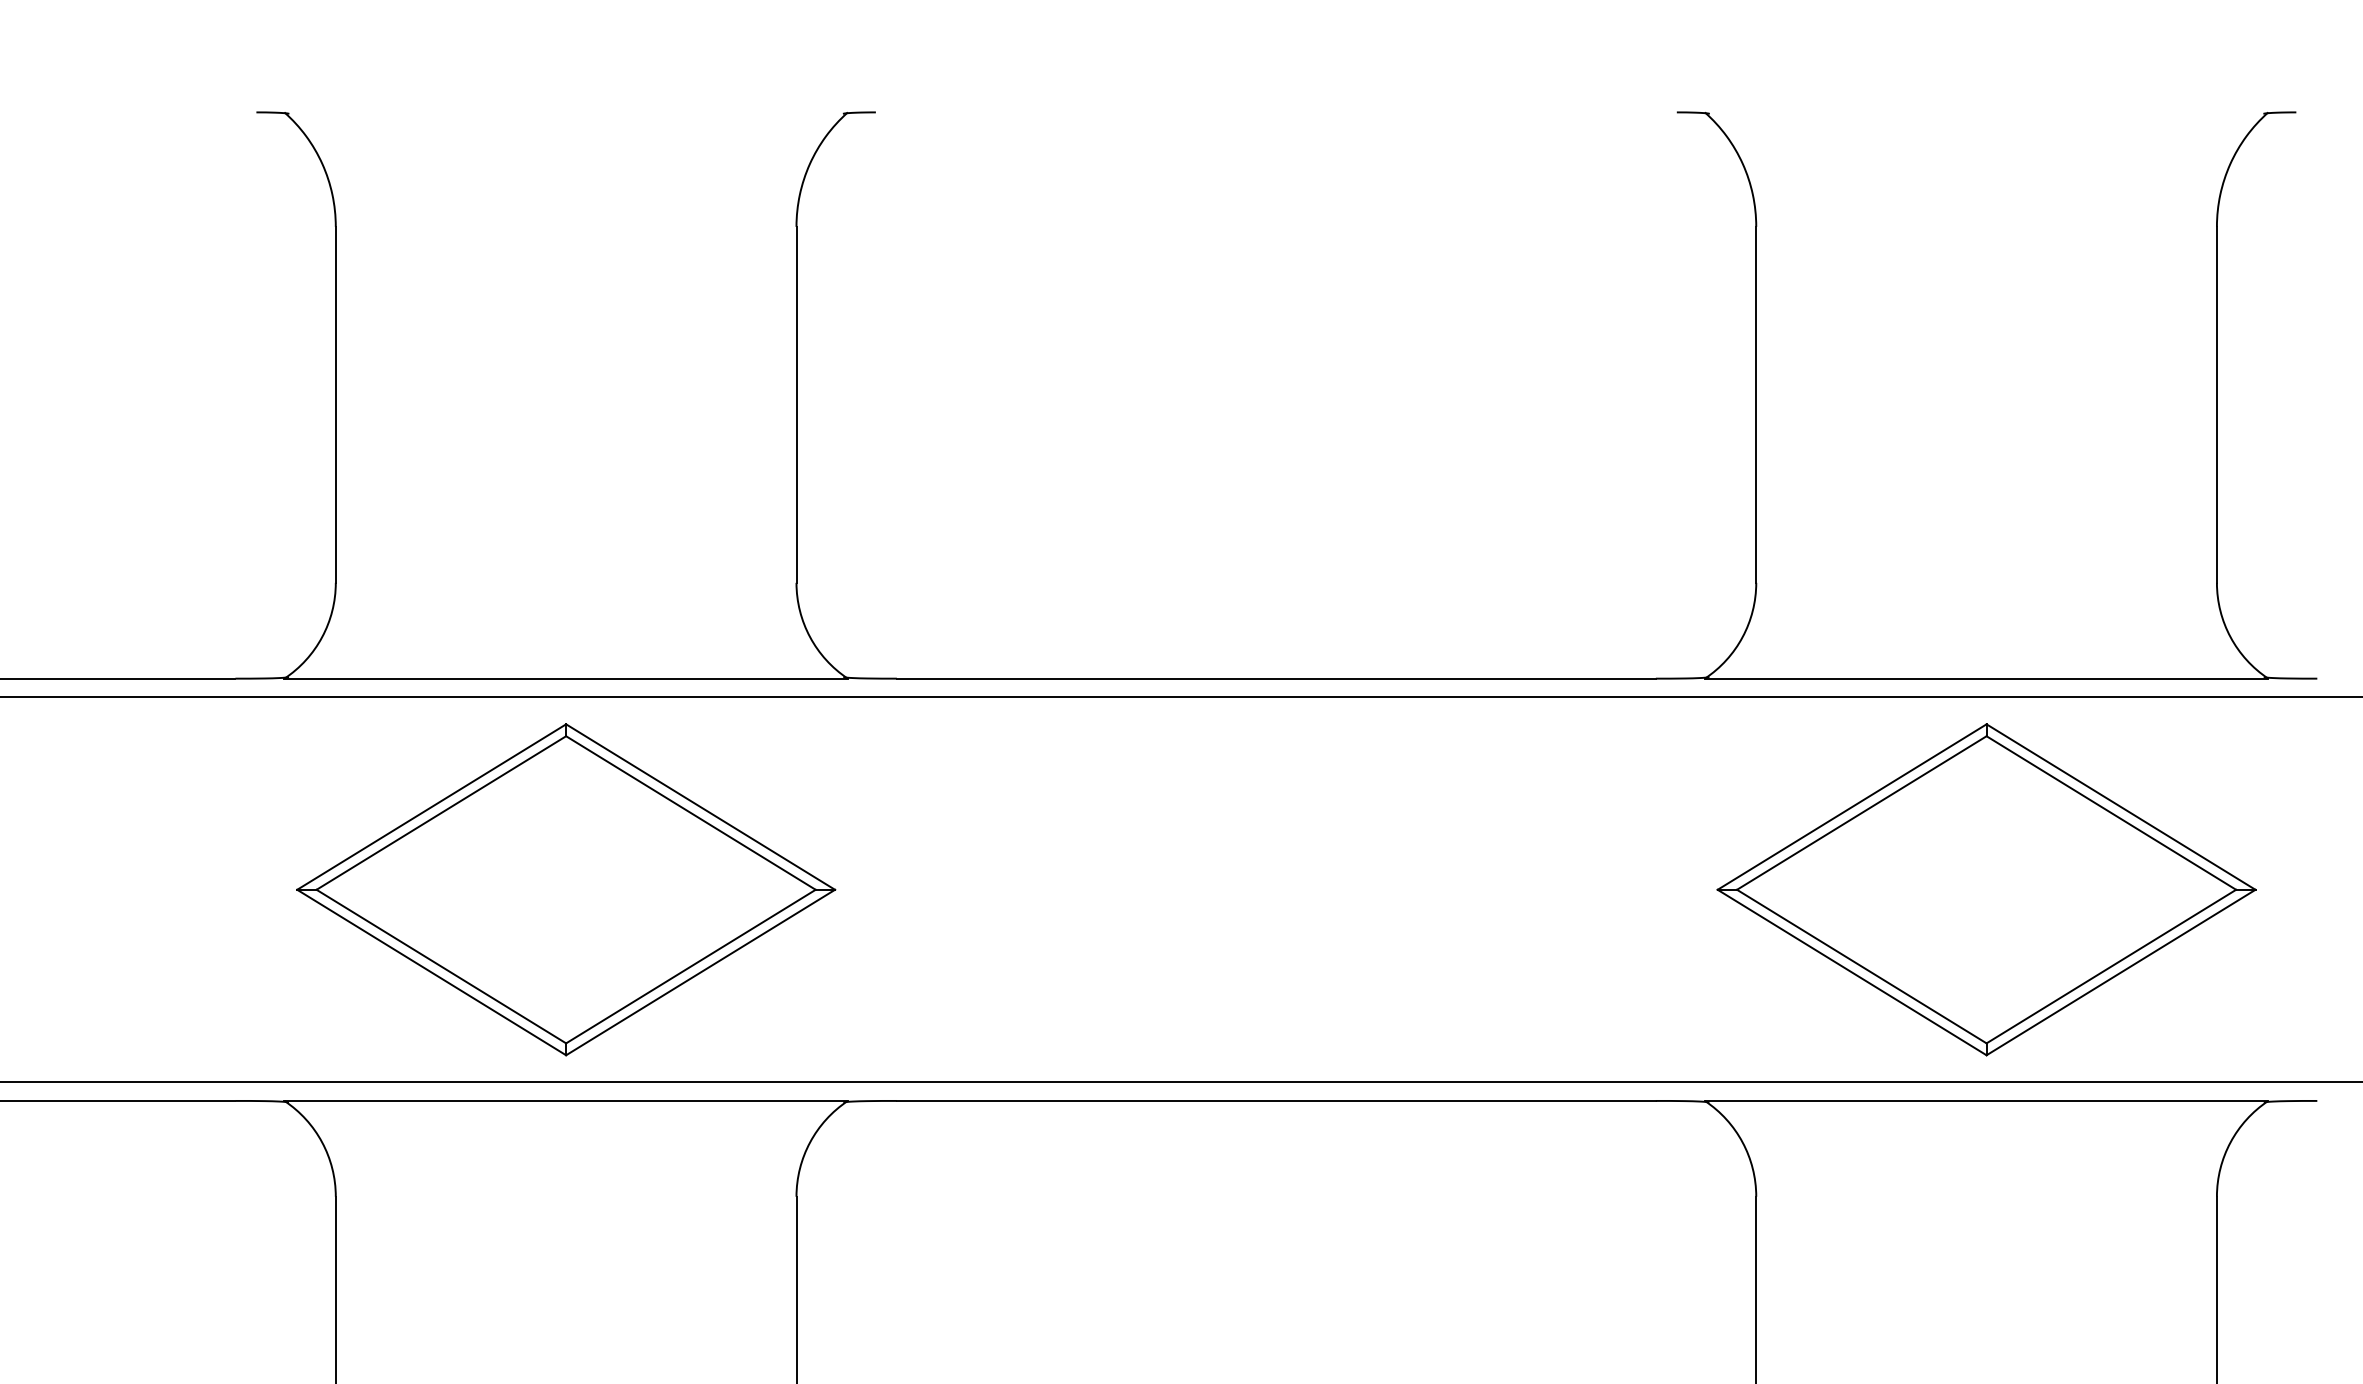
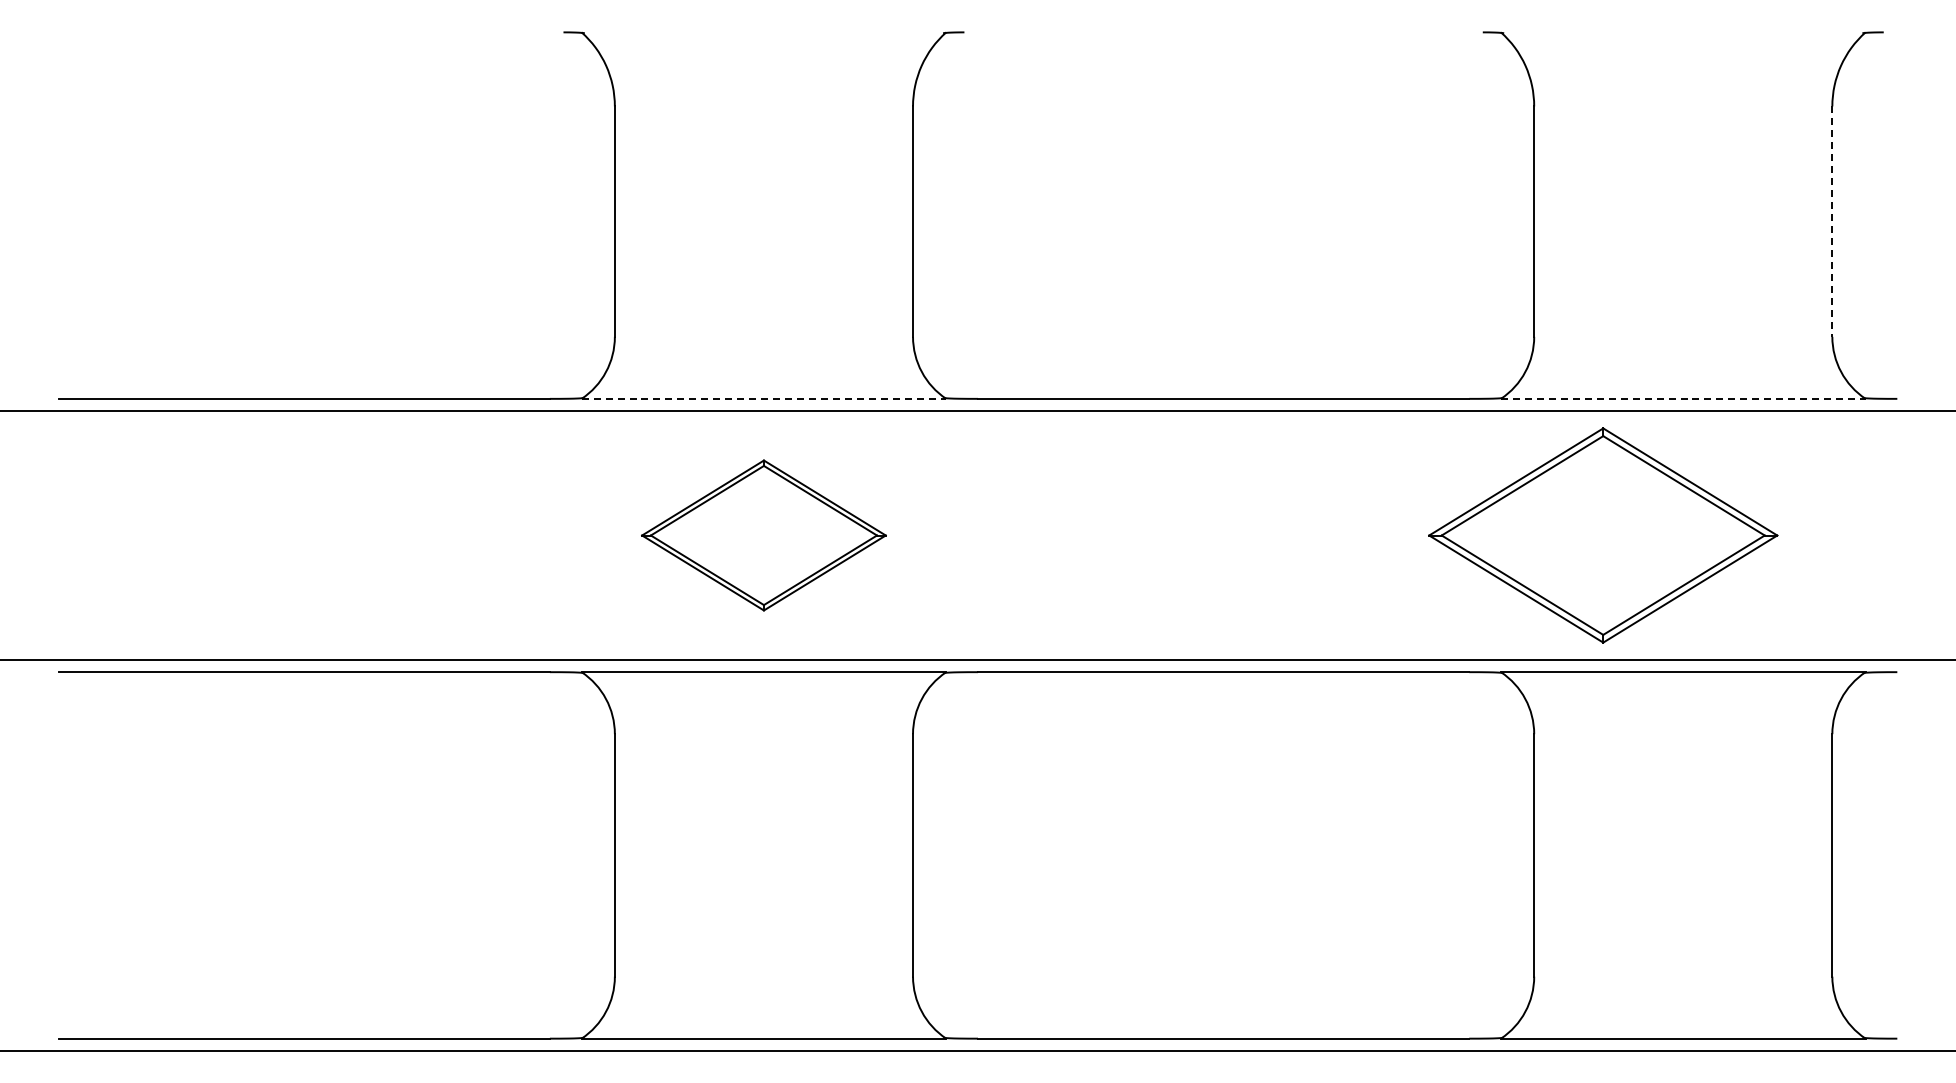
line: (2217, 406) -> (1832, 222), solid -> dashed
line: (566, 678) -> (764, 398), solid -> dashed
line: (1986, 678) -> (1683, 398), solid -> dashed
part: (565, 889) -> (763, 535), size x0.7
part: (1986, 889) -> (1603, 535), moved

